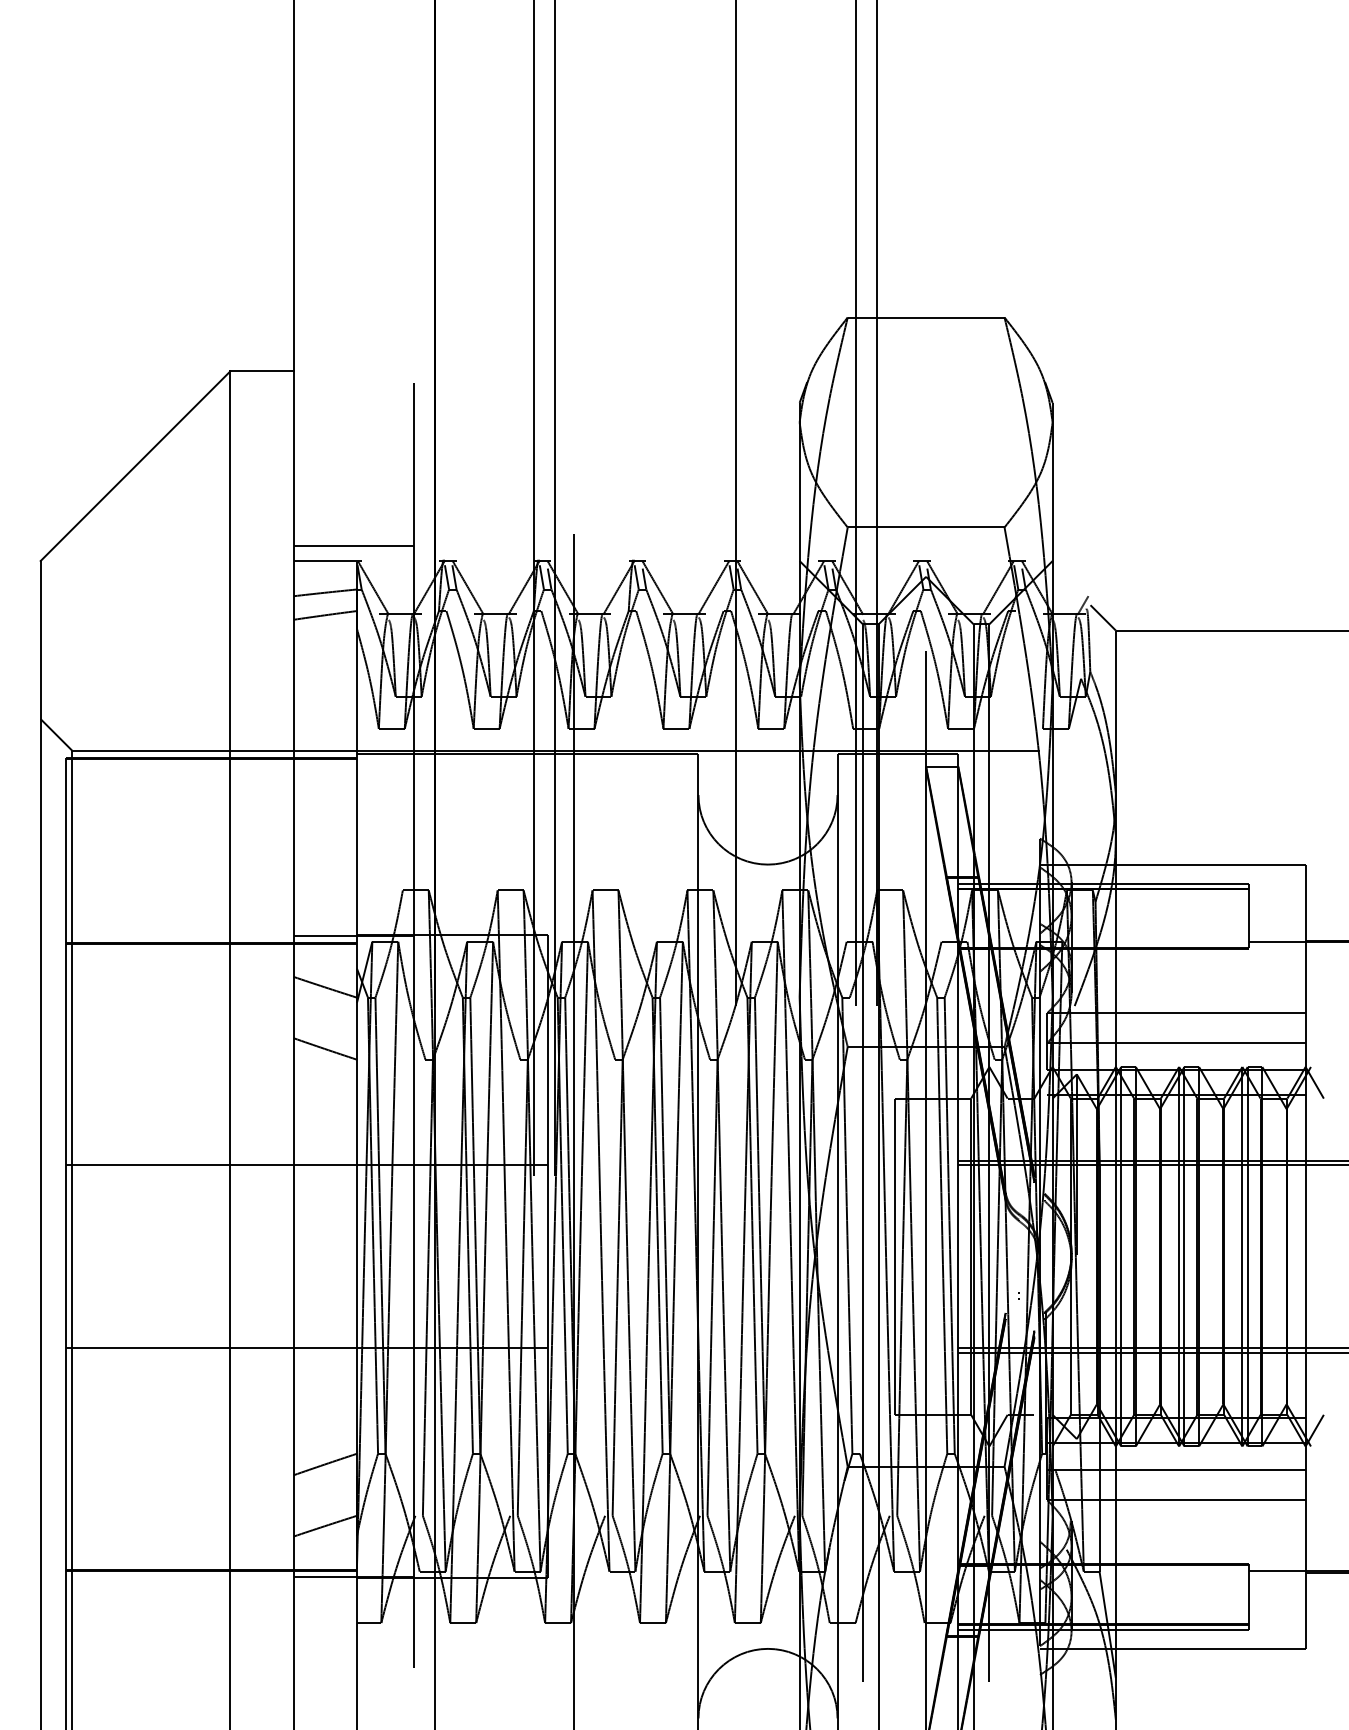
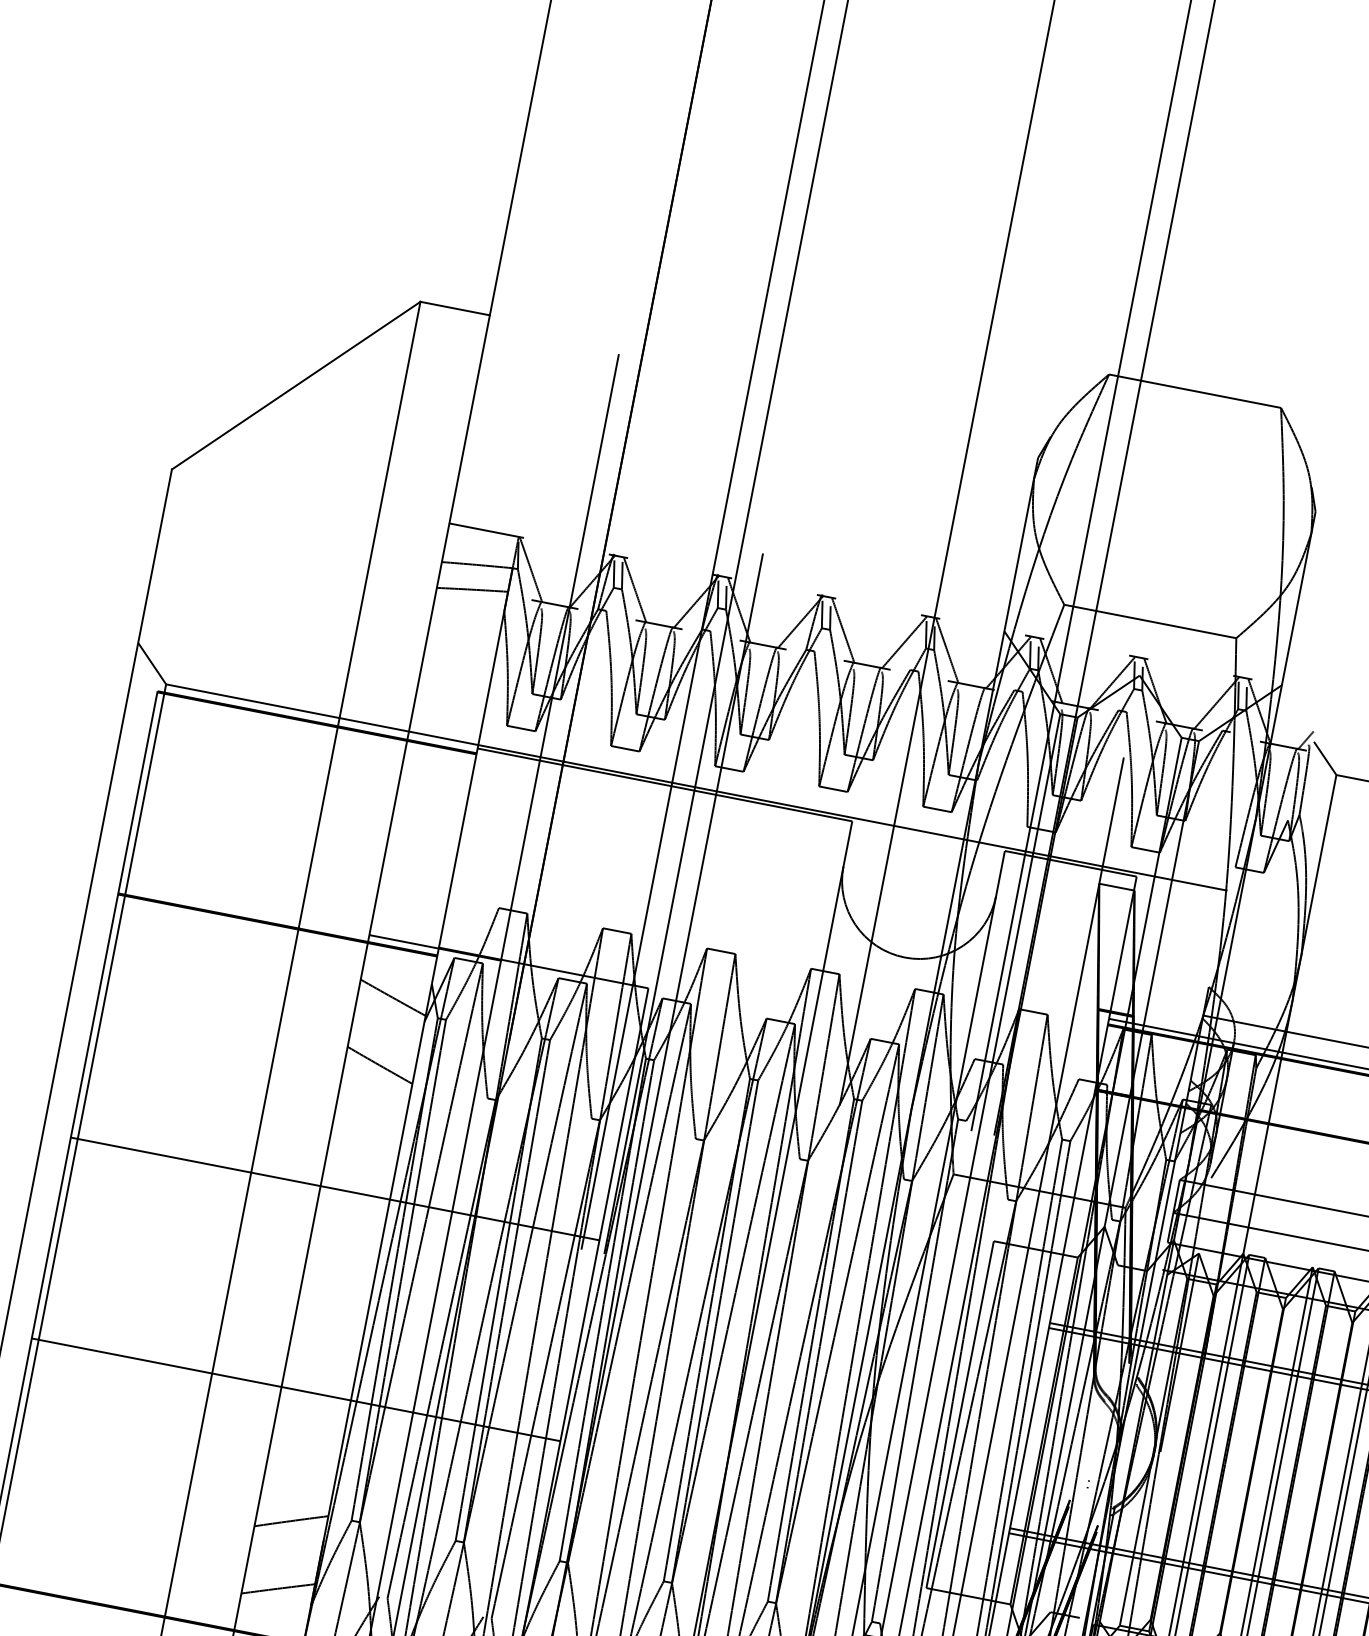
line: (353, 545) -> (518, 519), removed

